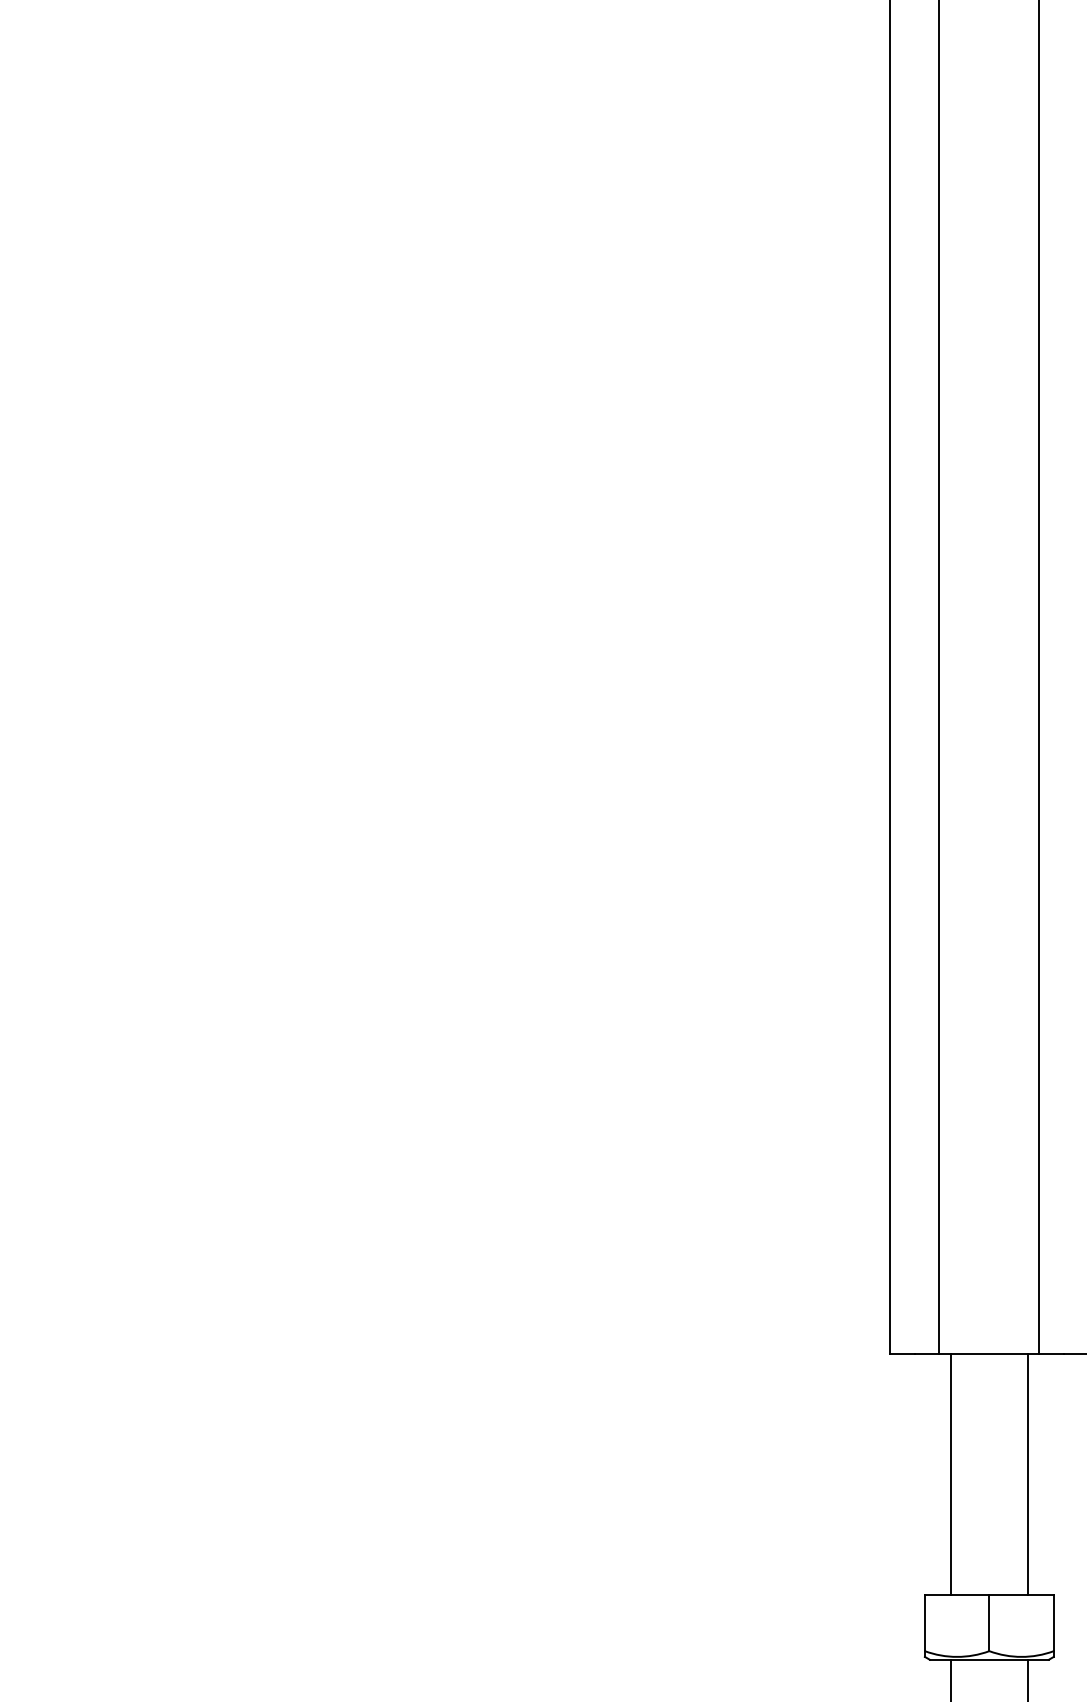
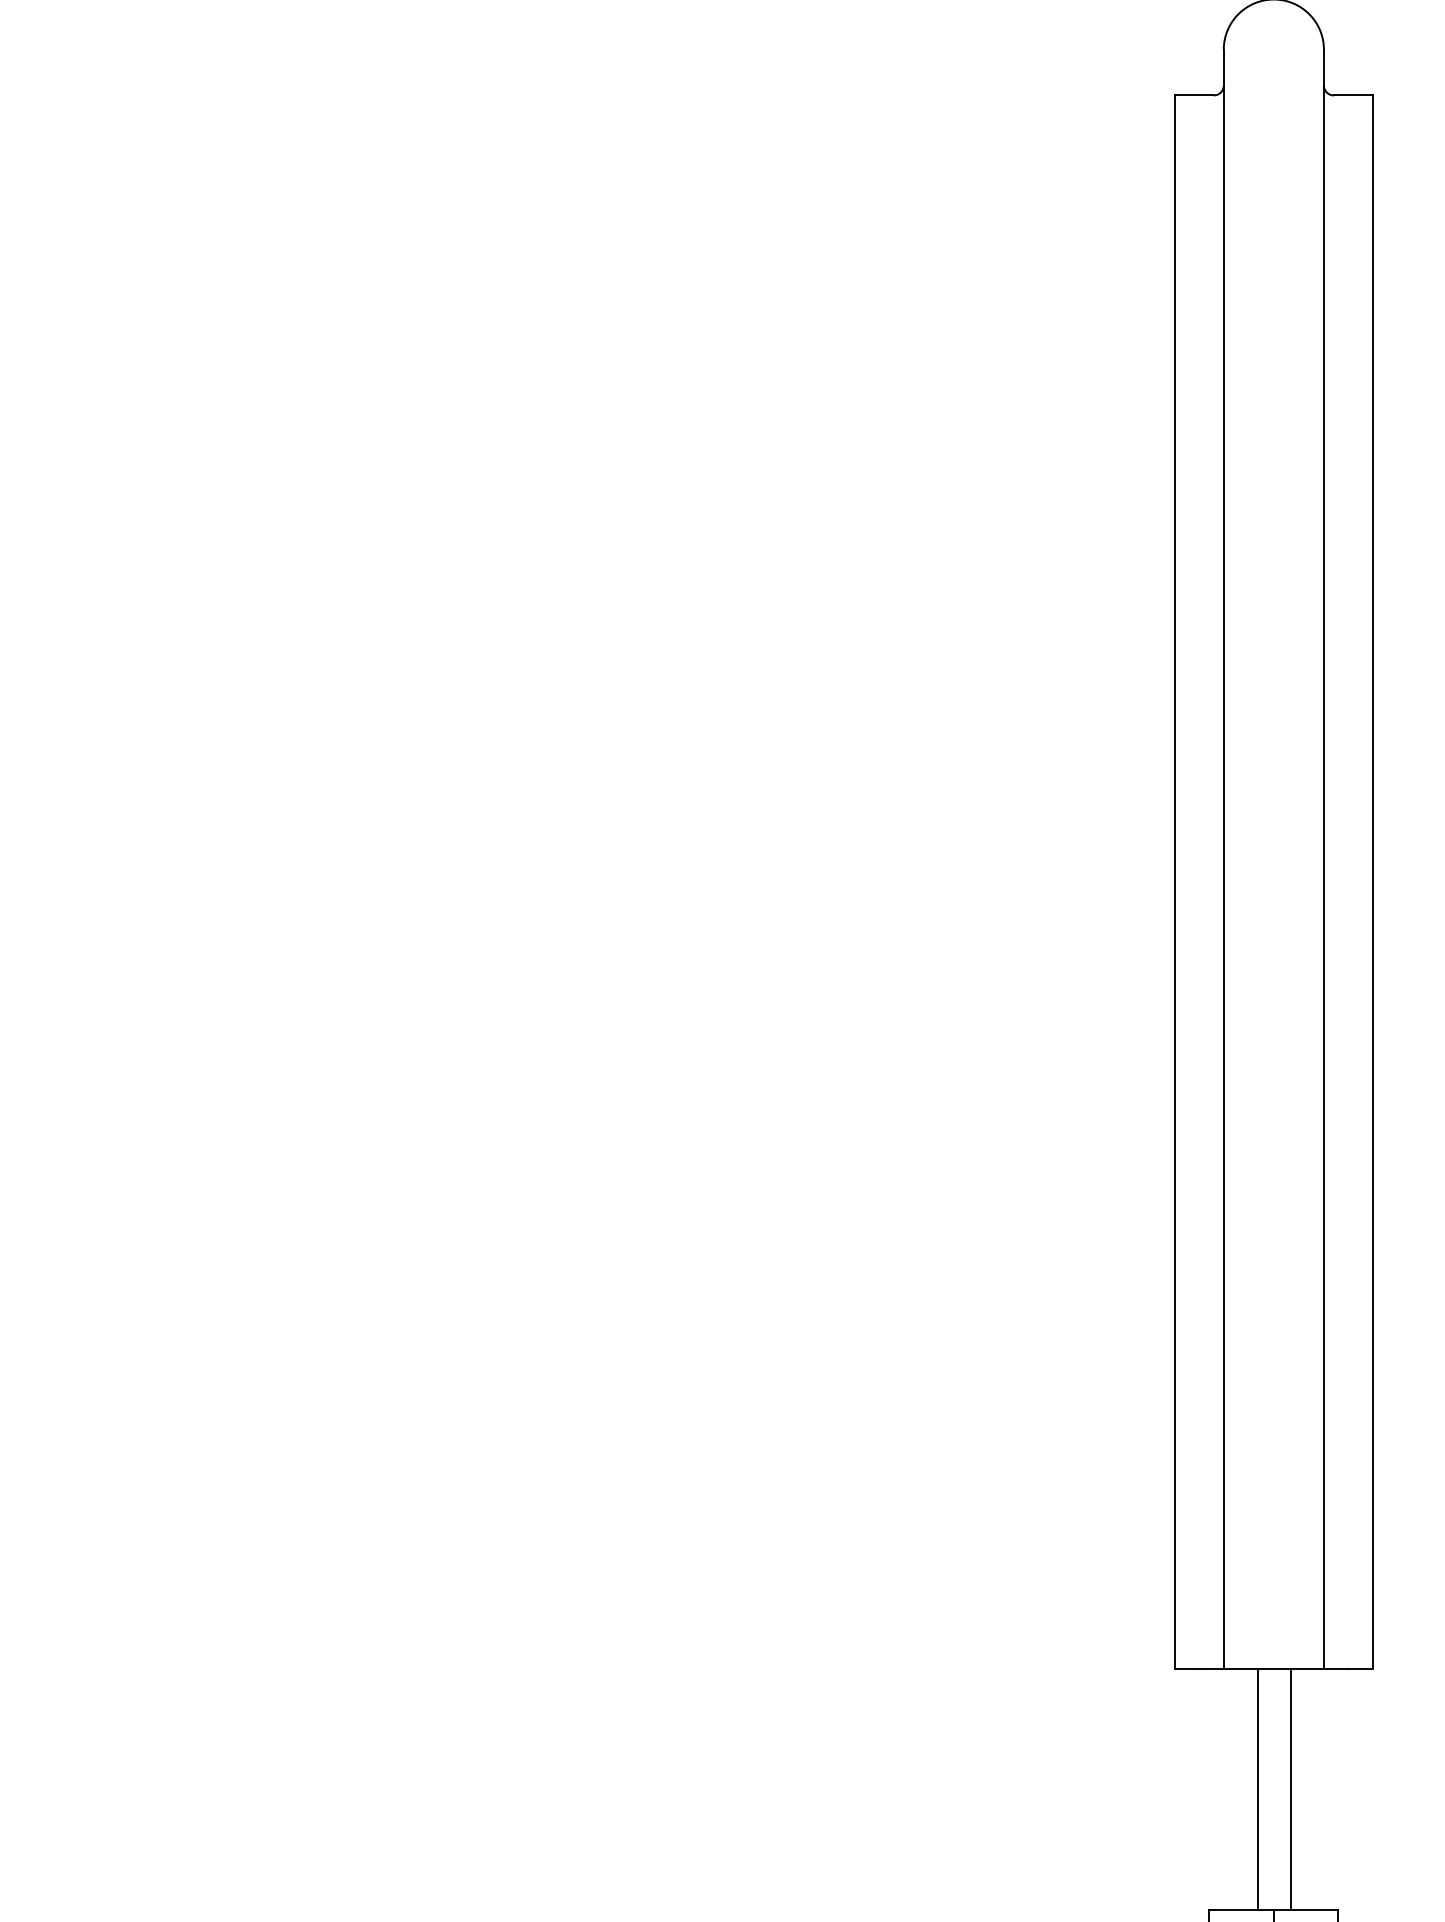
line: (951, 1474) -> (1291, 1789), moved
line: (1028, 1474) -> (1258, 1789), moved

